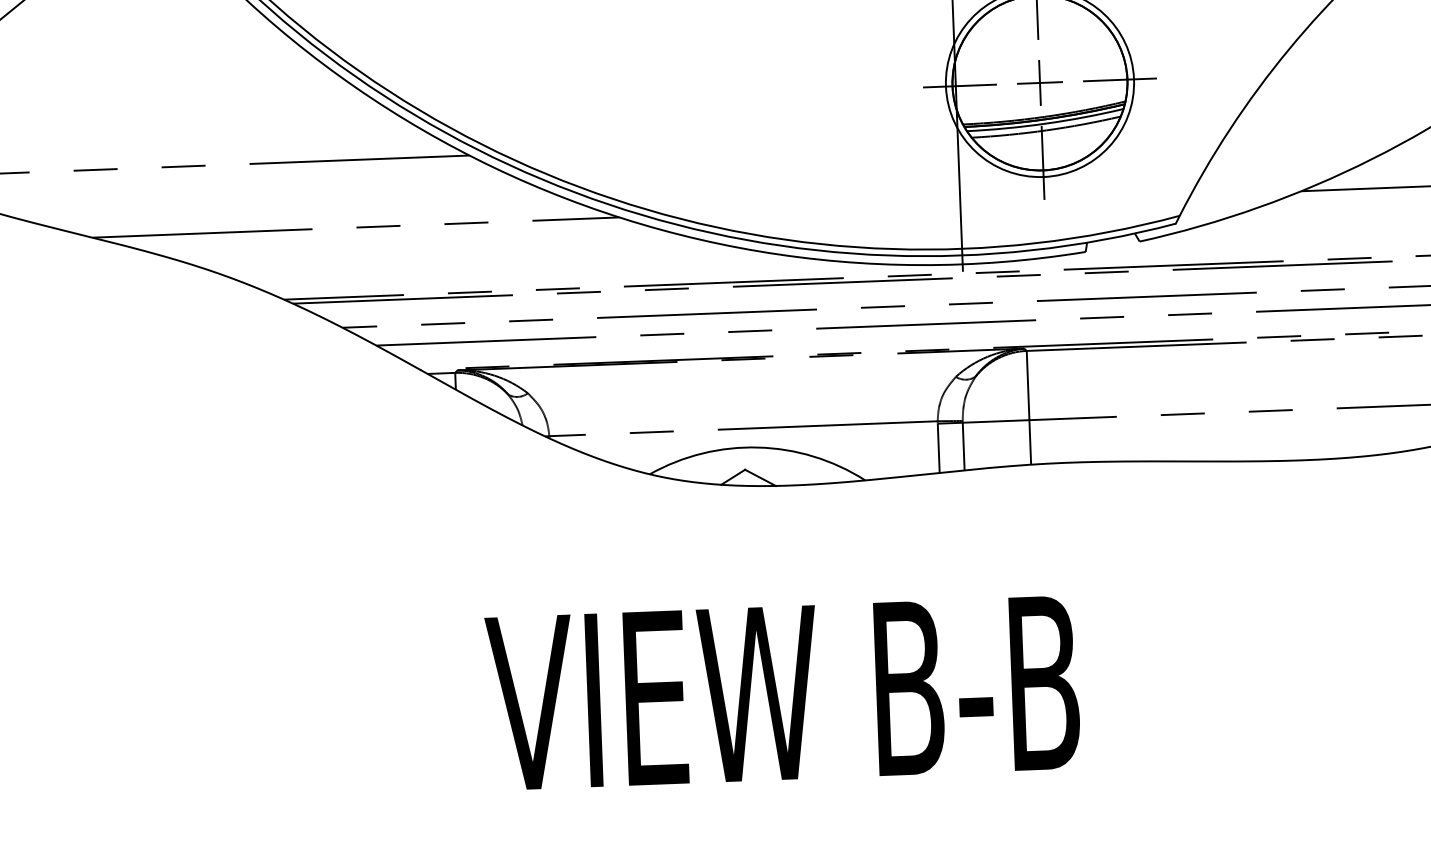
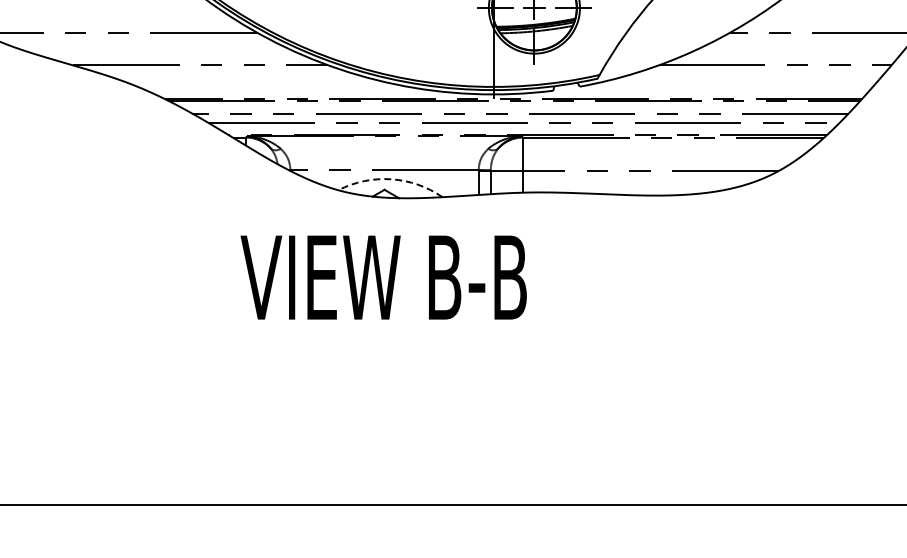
arc: (758, 447) -> (391, 179), solid -> dashed
text: (782, 692) -> (383, 277), moved

